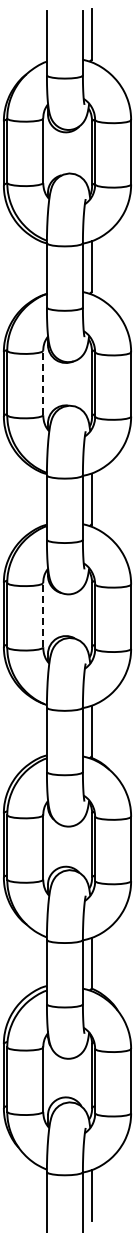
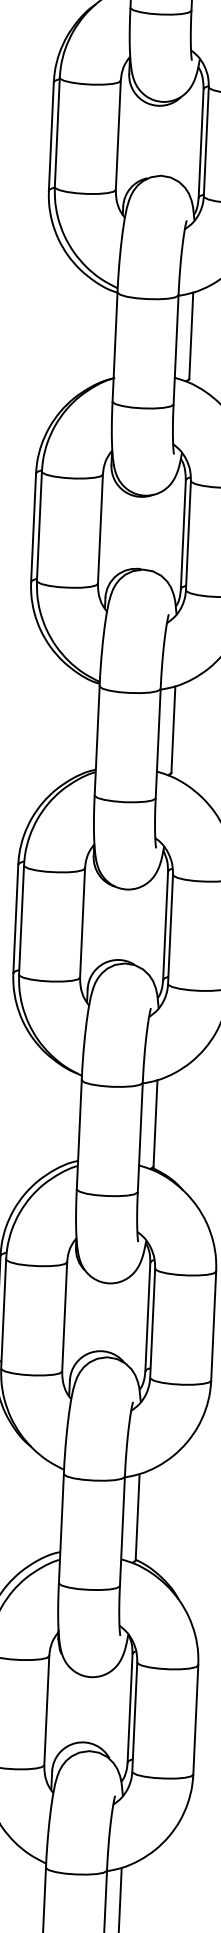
line: (43, 382) -> (100, 528), dashed -> solid
line: (43, 614) -> (83, 921), dashed -> solid

